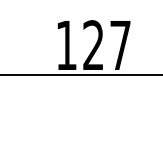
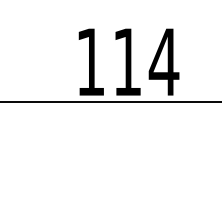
text: (107, 44) -> (146, 60), 127 -> 114

